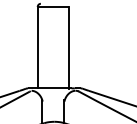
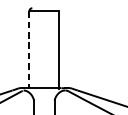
line: (37, 47) -> (29, 49), solid -> dashed

